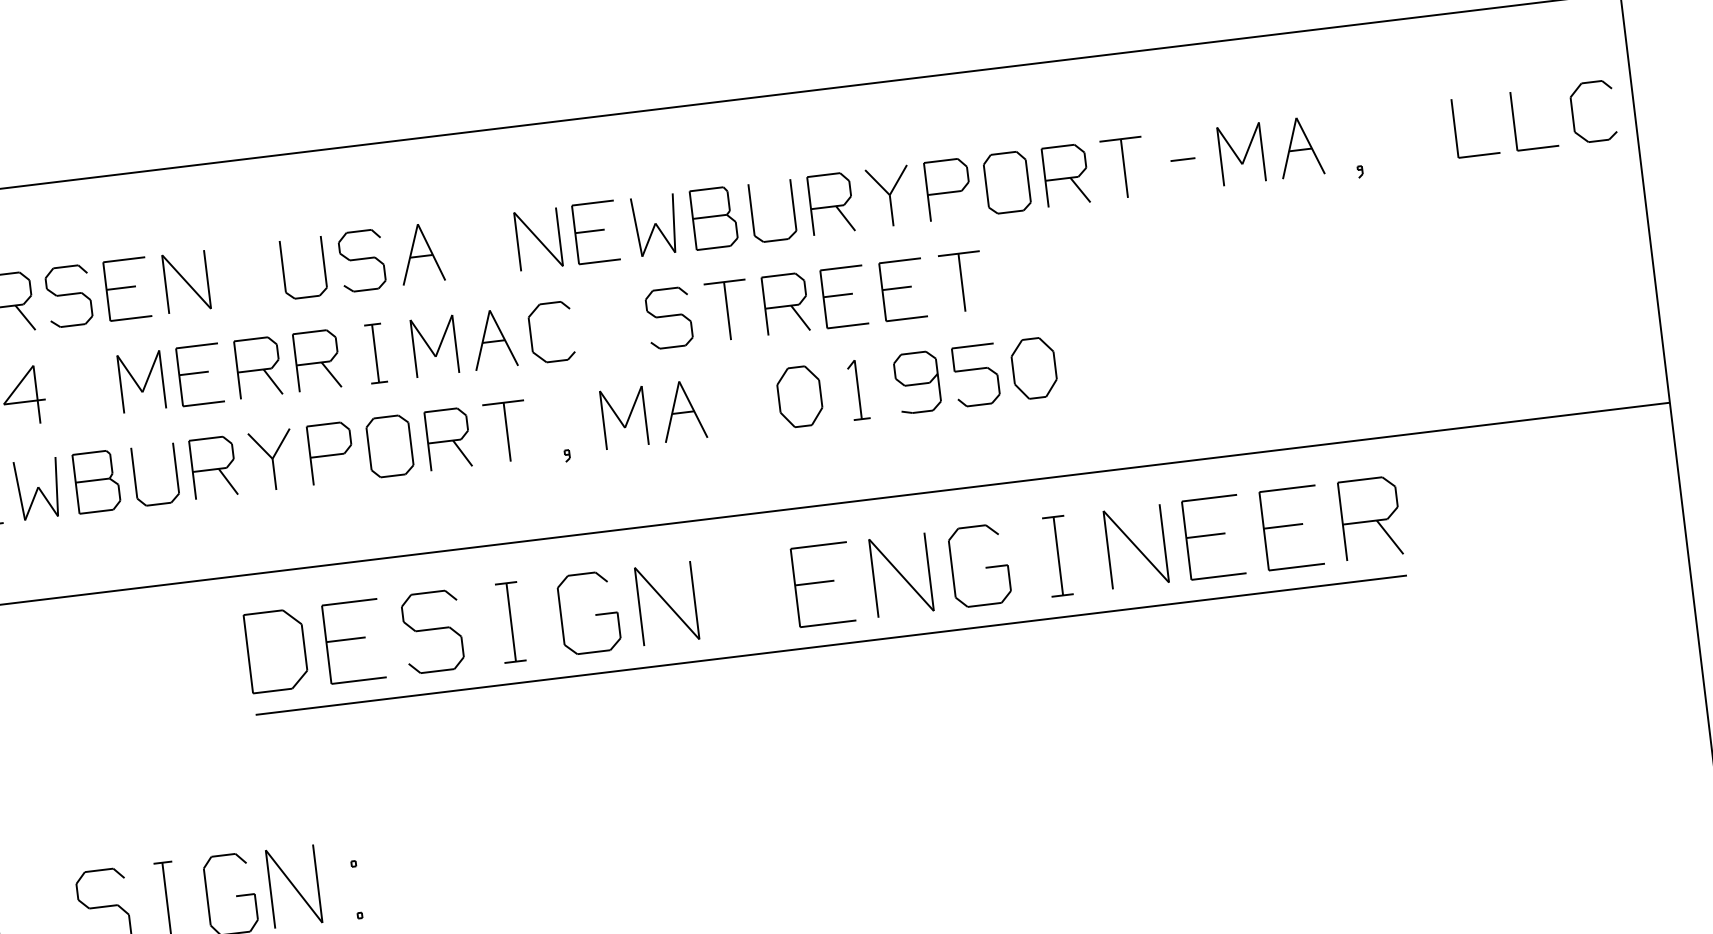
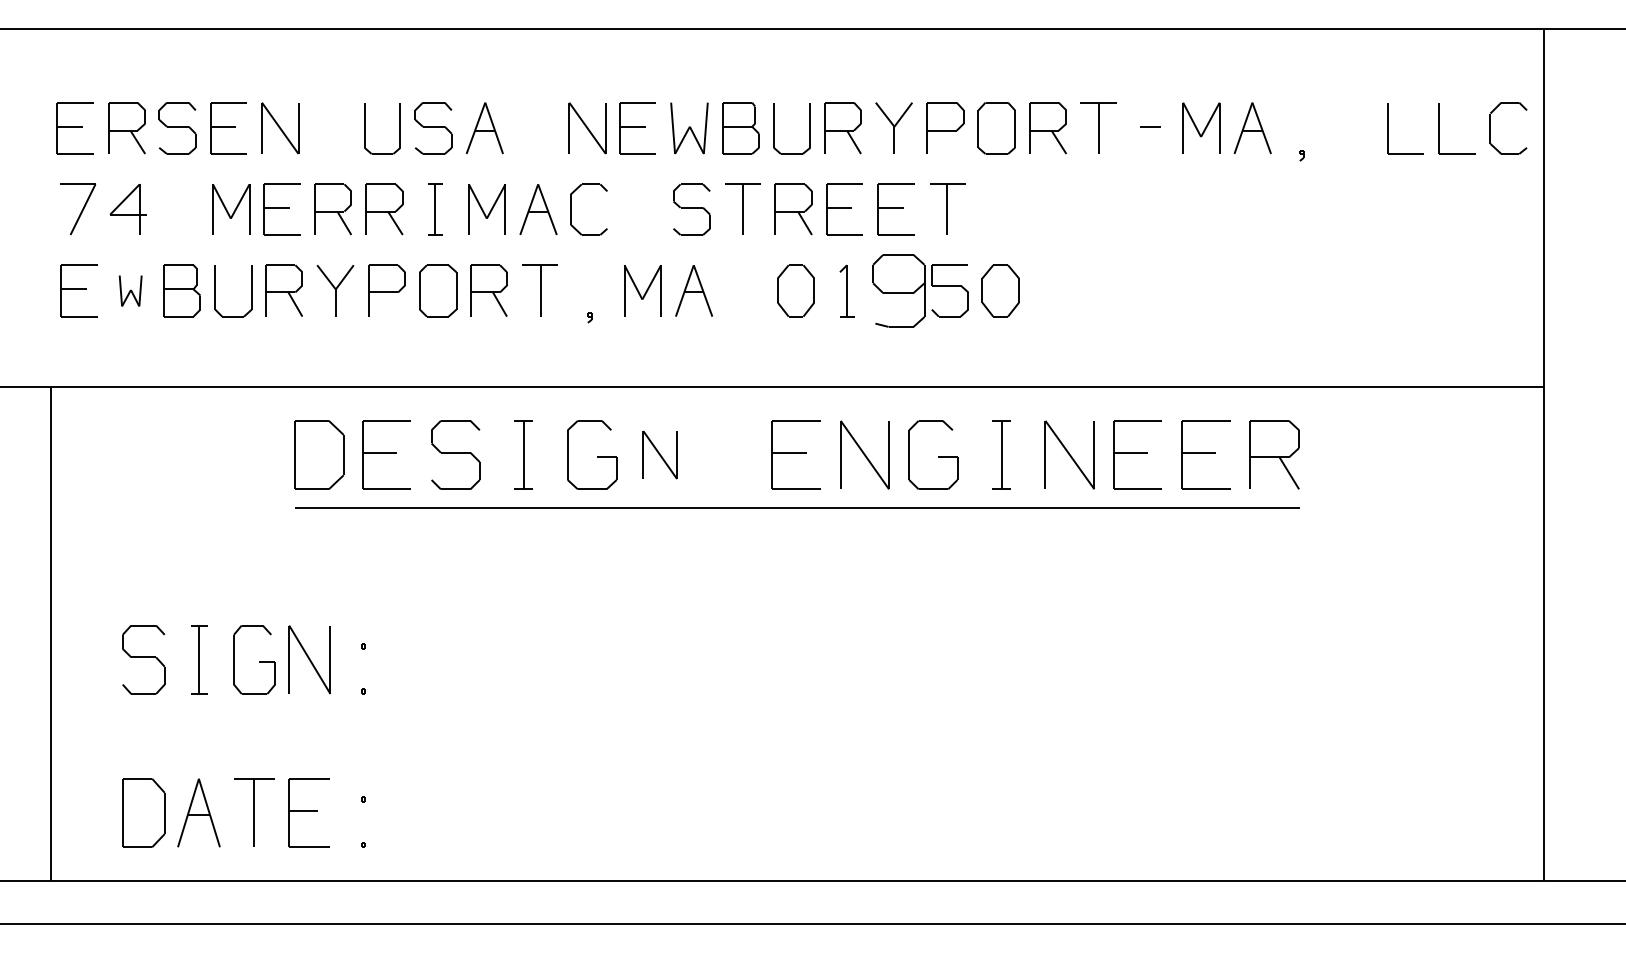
part: (917, 382) -> (898, 290), size x1.4
part: (37, 488) -> (130, 290), size x0.6
part: (666, 603) -> (659, 454), size x0.7

